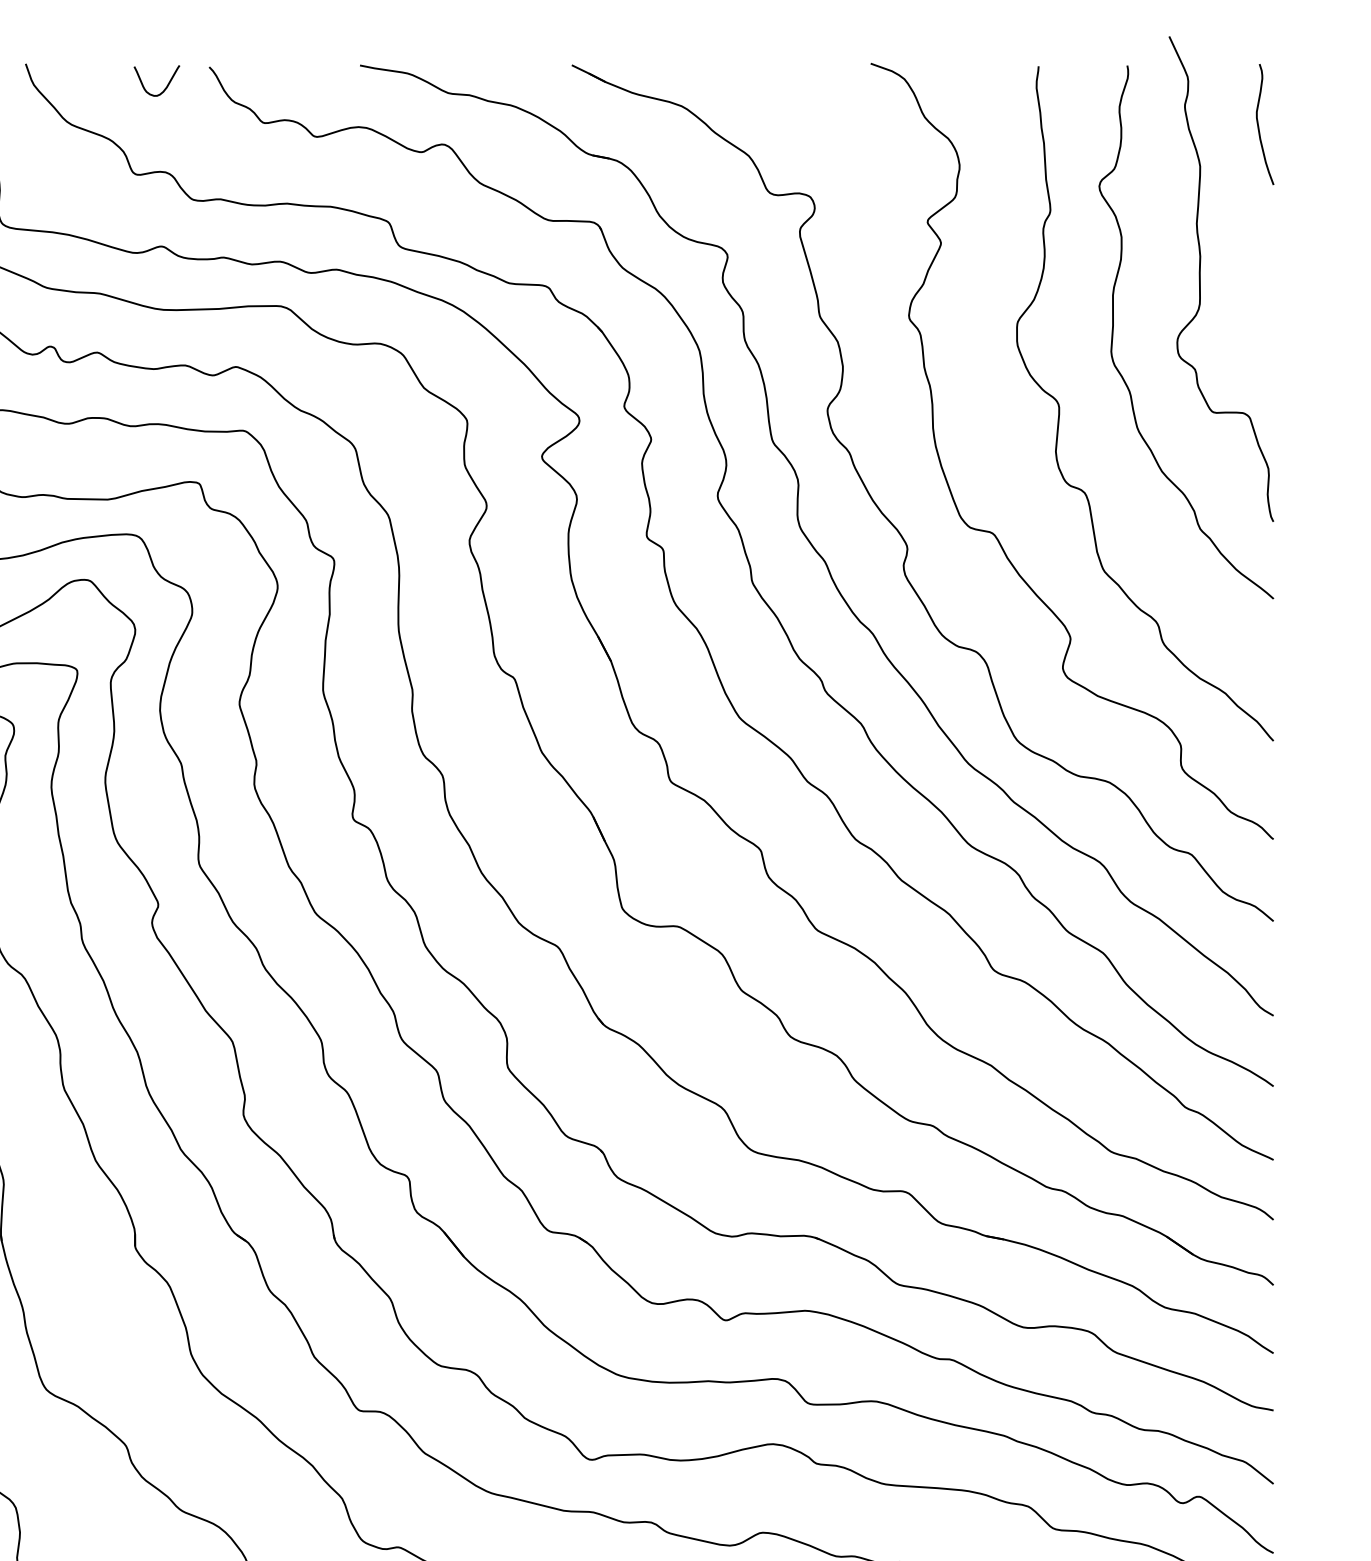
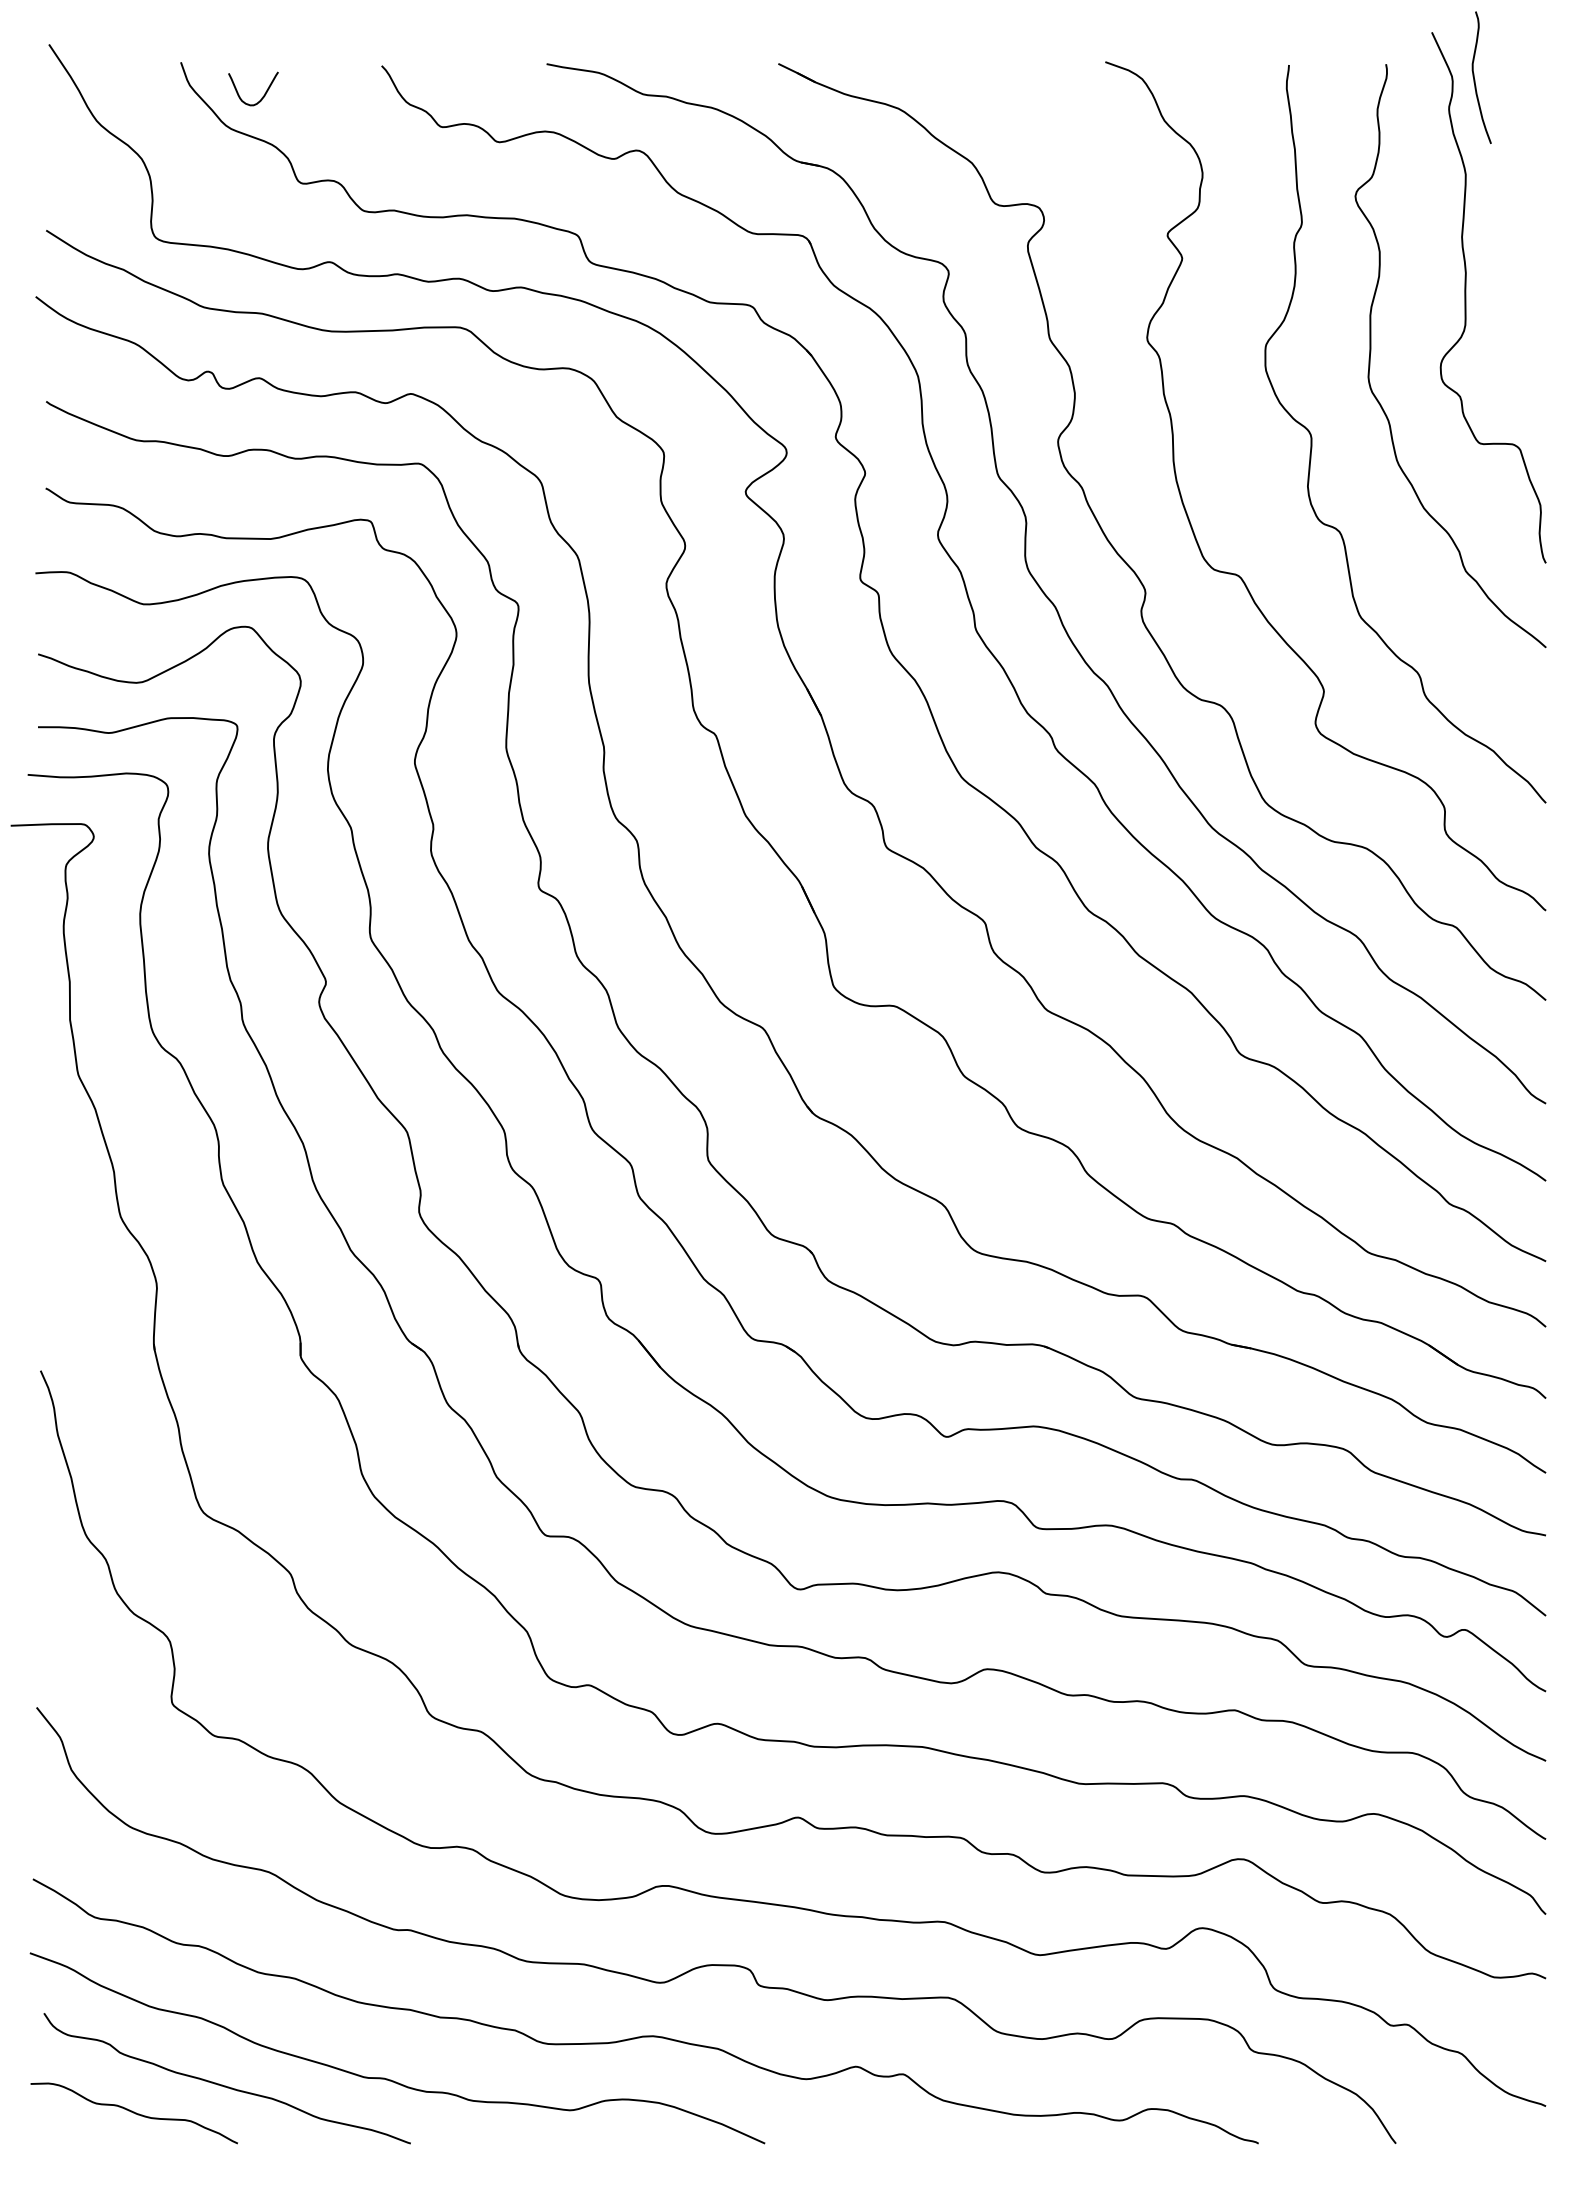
curve: (165, 87) -> (262, 96), moved
curve: (1259, 126) -> (1475, 79), moved

